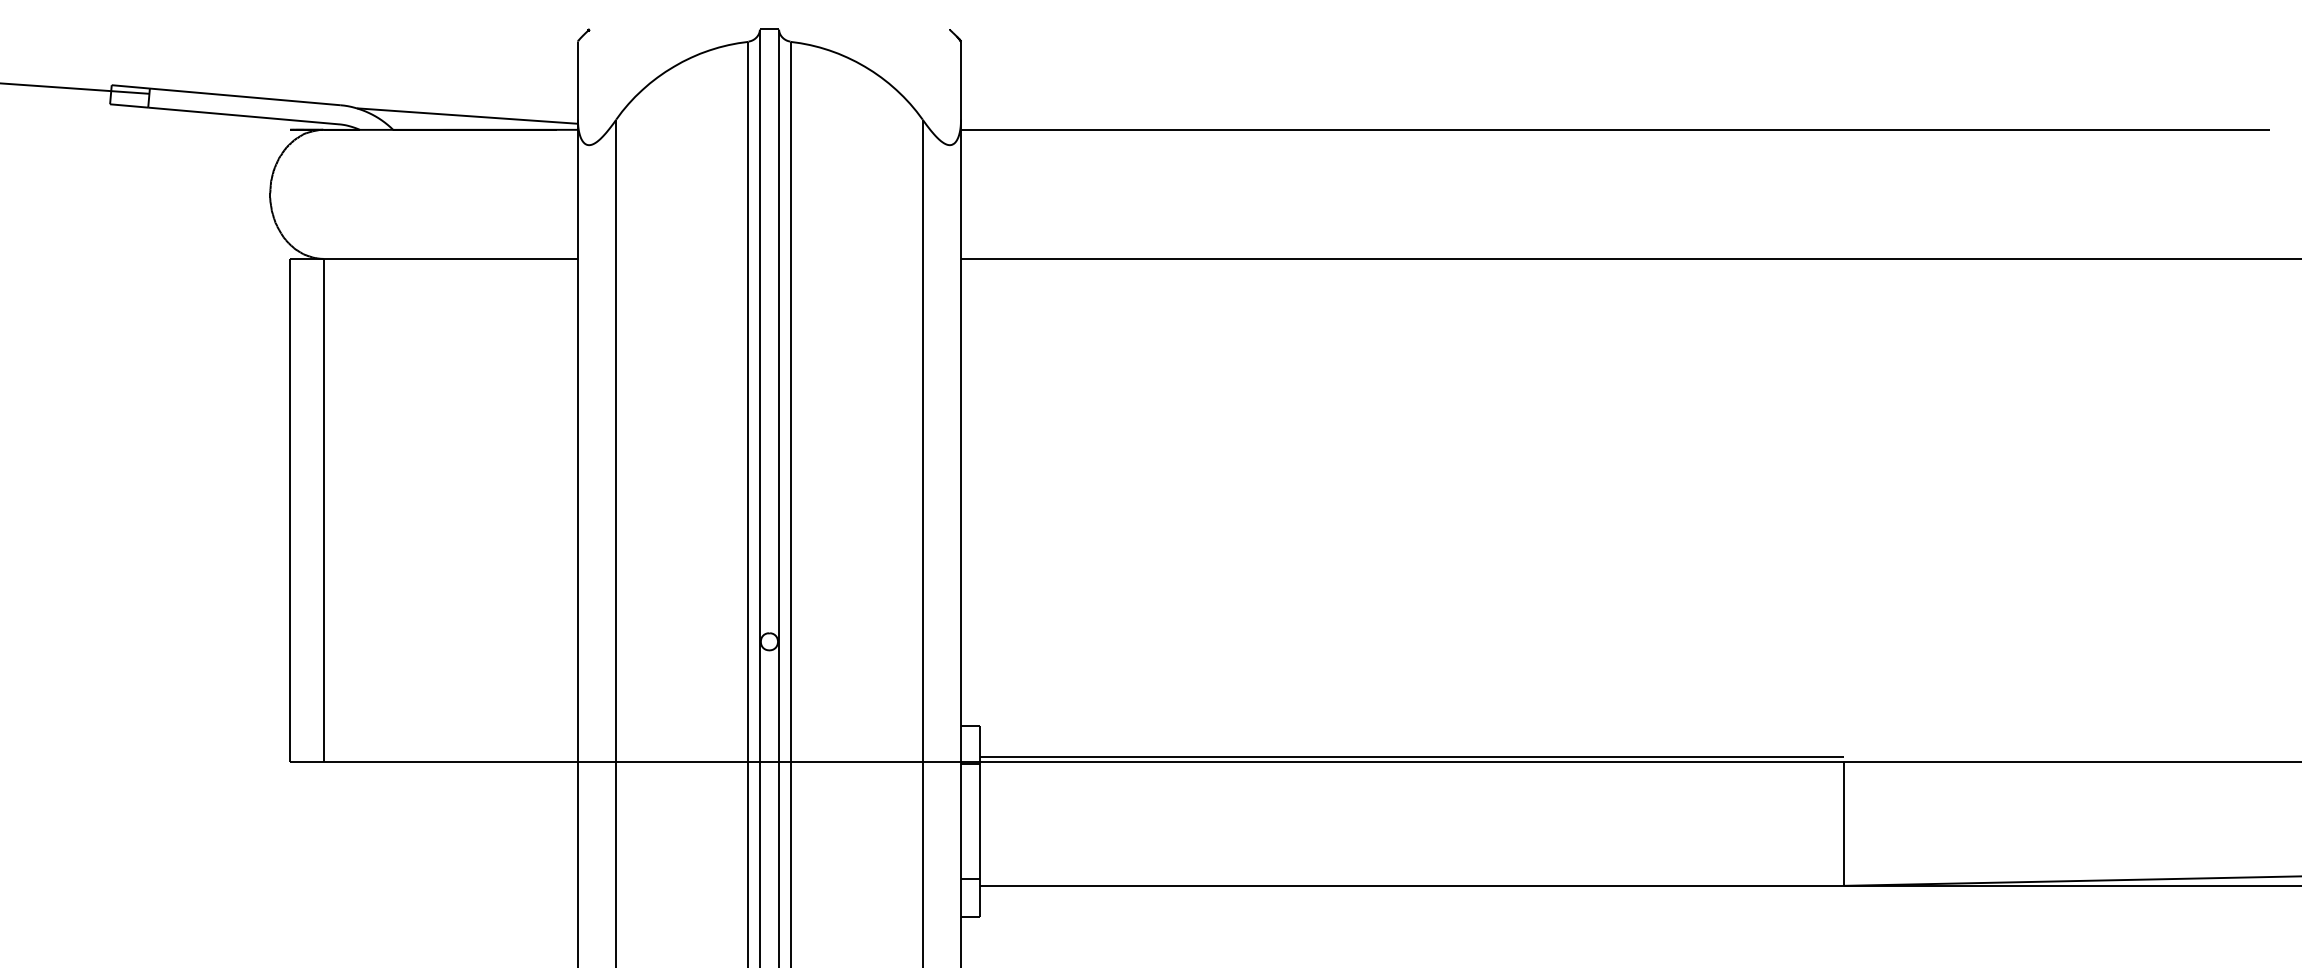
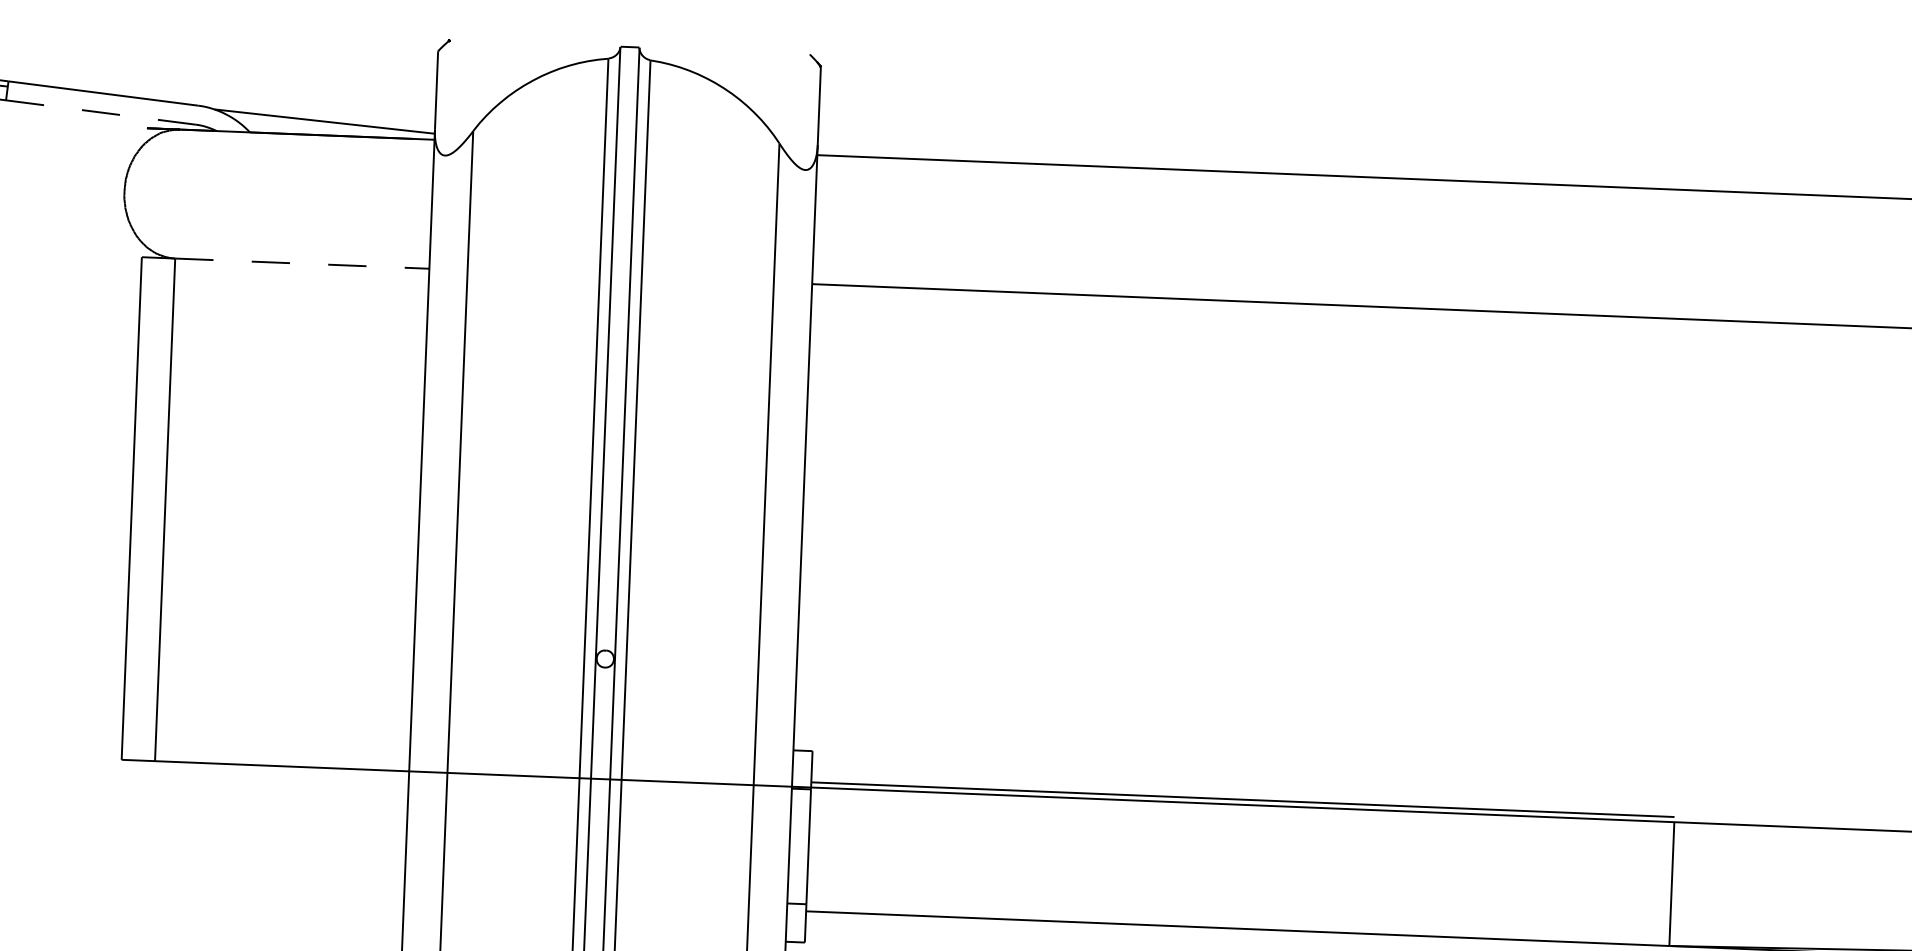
line: (243, 116) -> (100, 113), solid -> dashed
line: (451, 258) -> (303, 263), solid -> dashed

